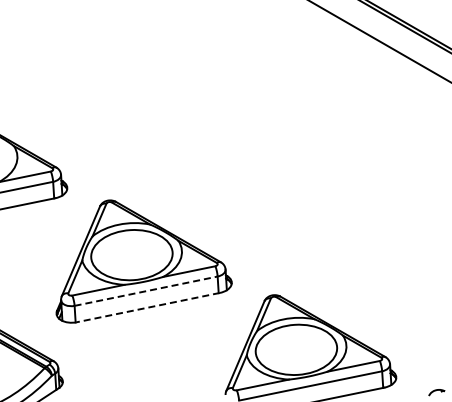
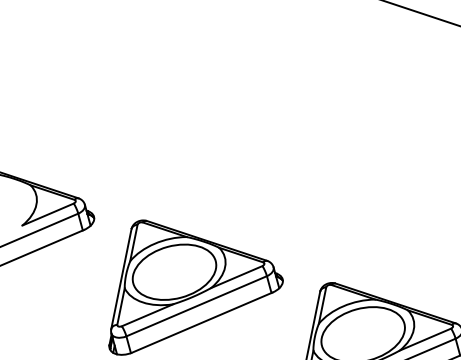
line: (146, 291) -> (197, 306), dashed -> solid
line: (147, 307) -> (201, 322), dashed -> solid

